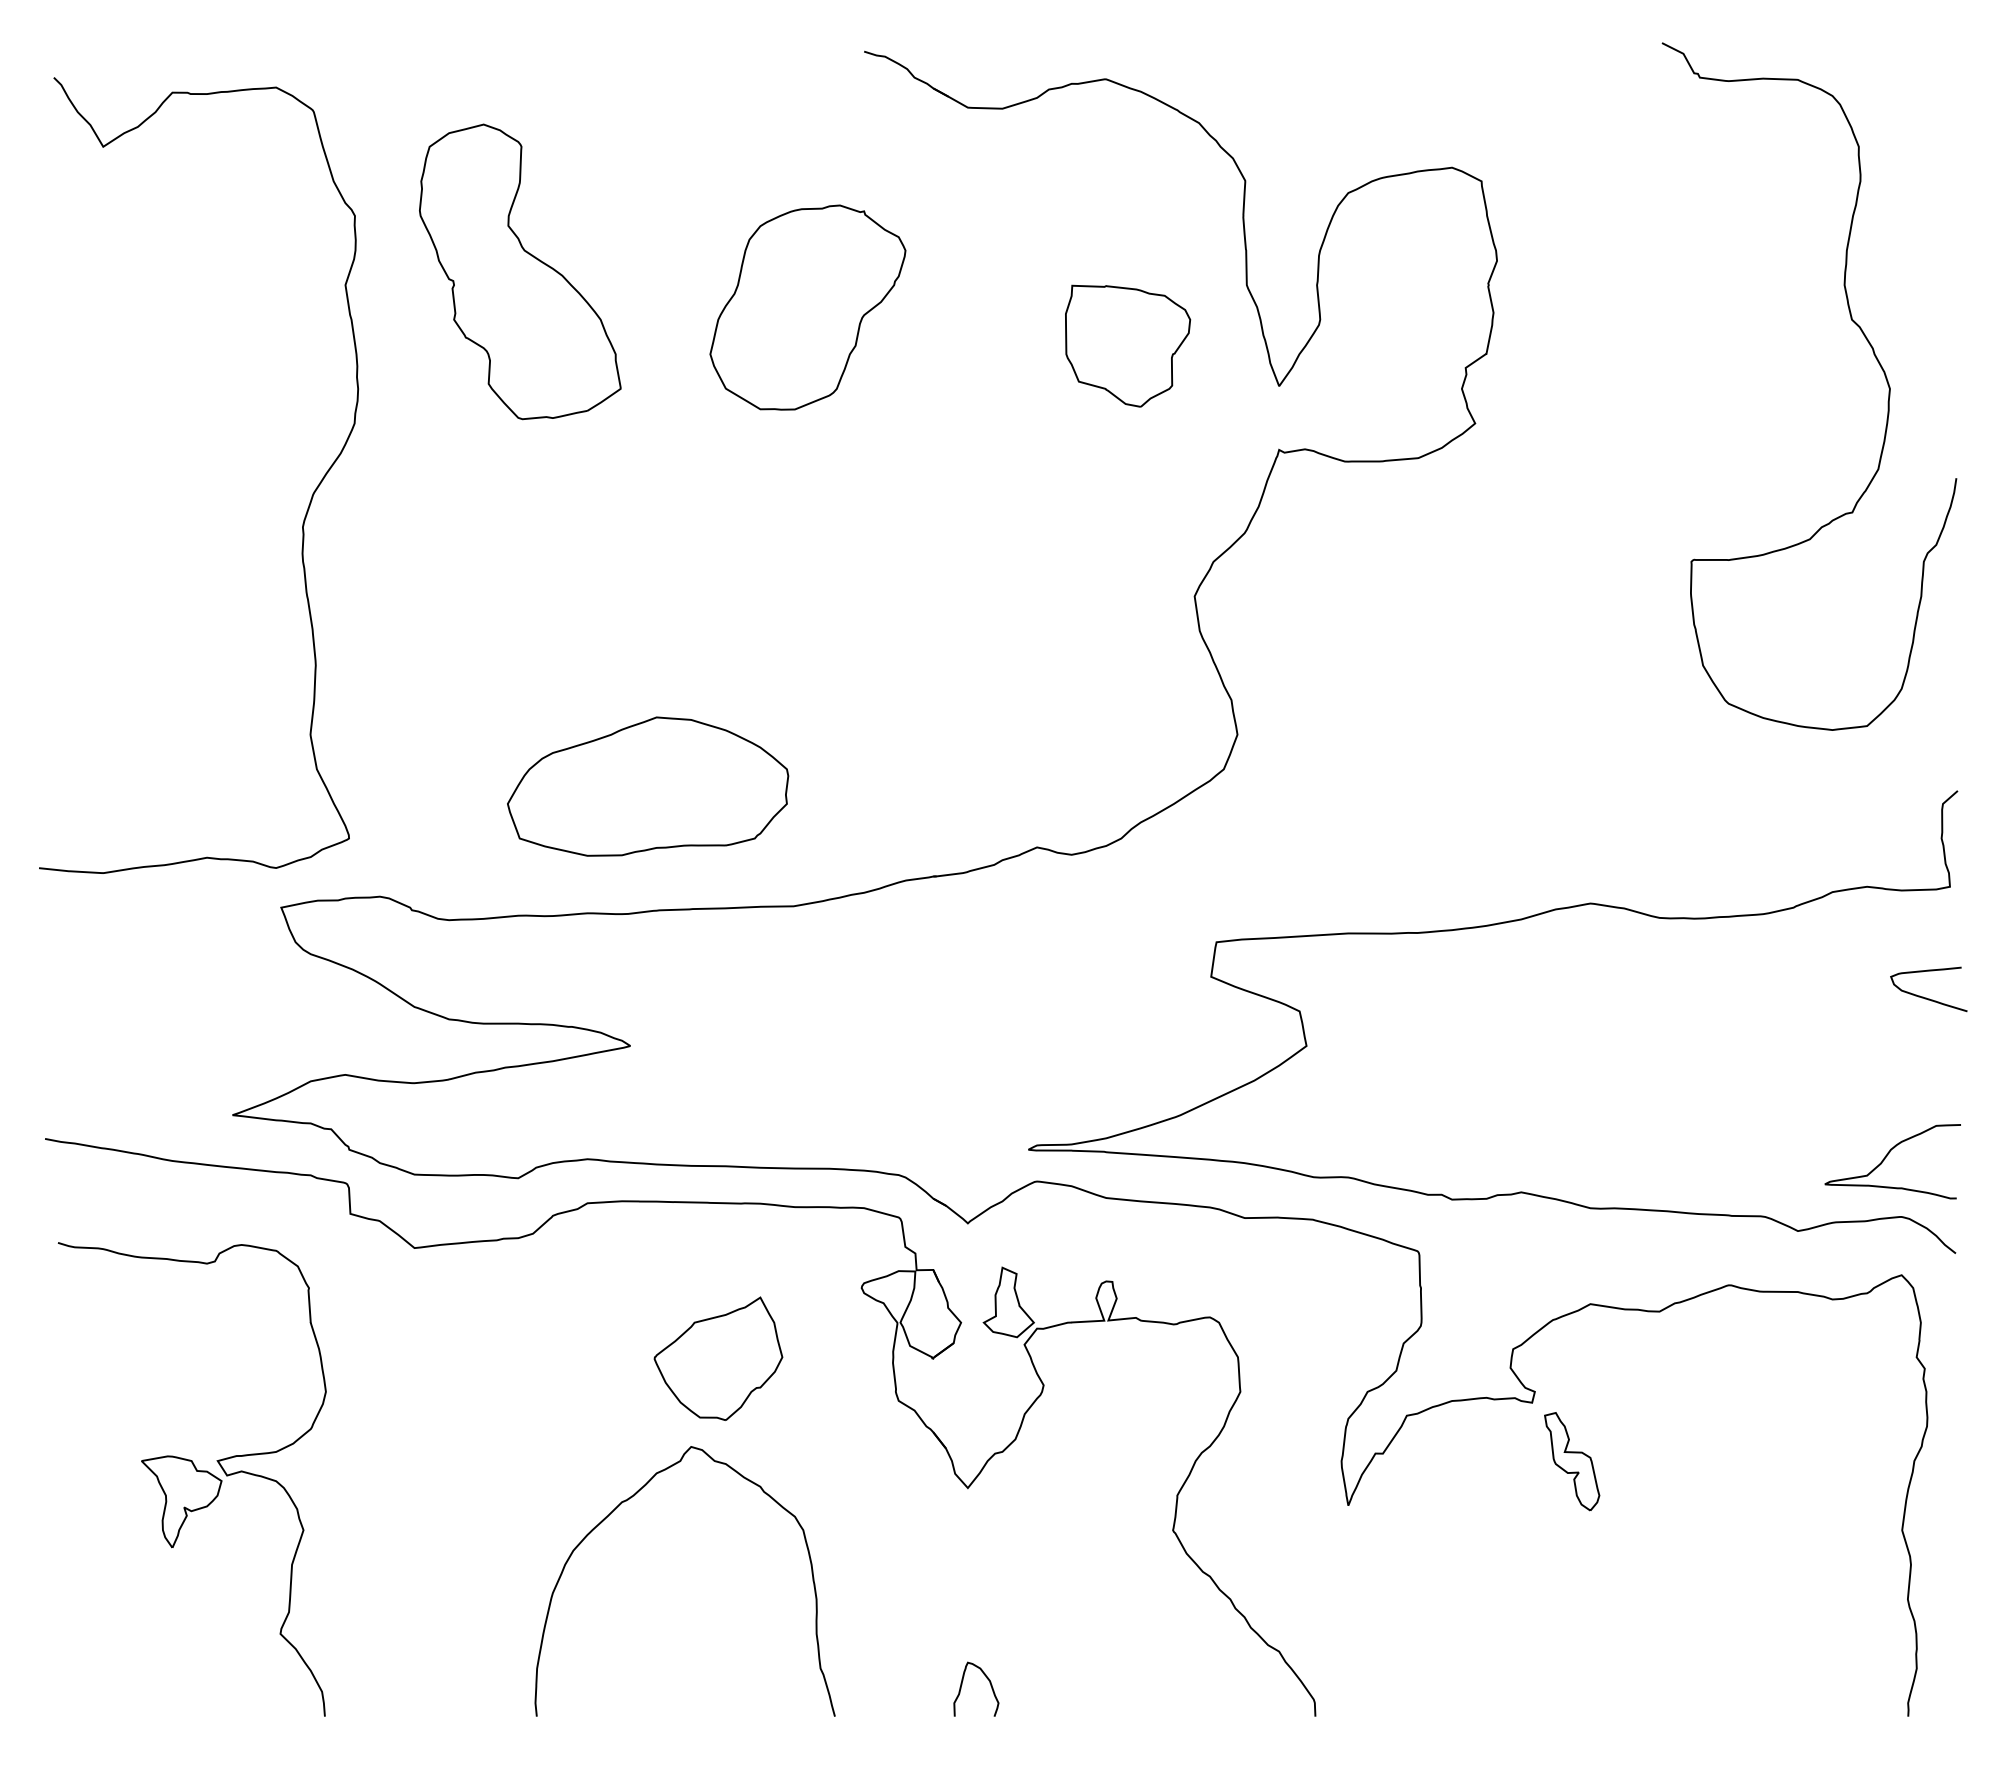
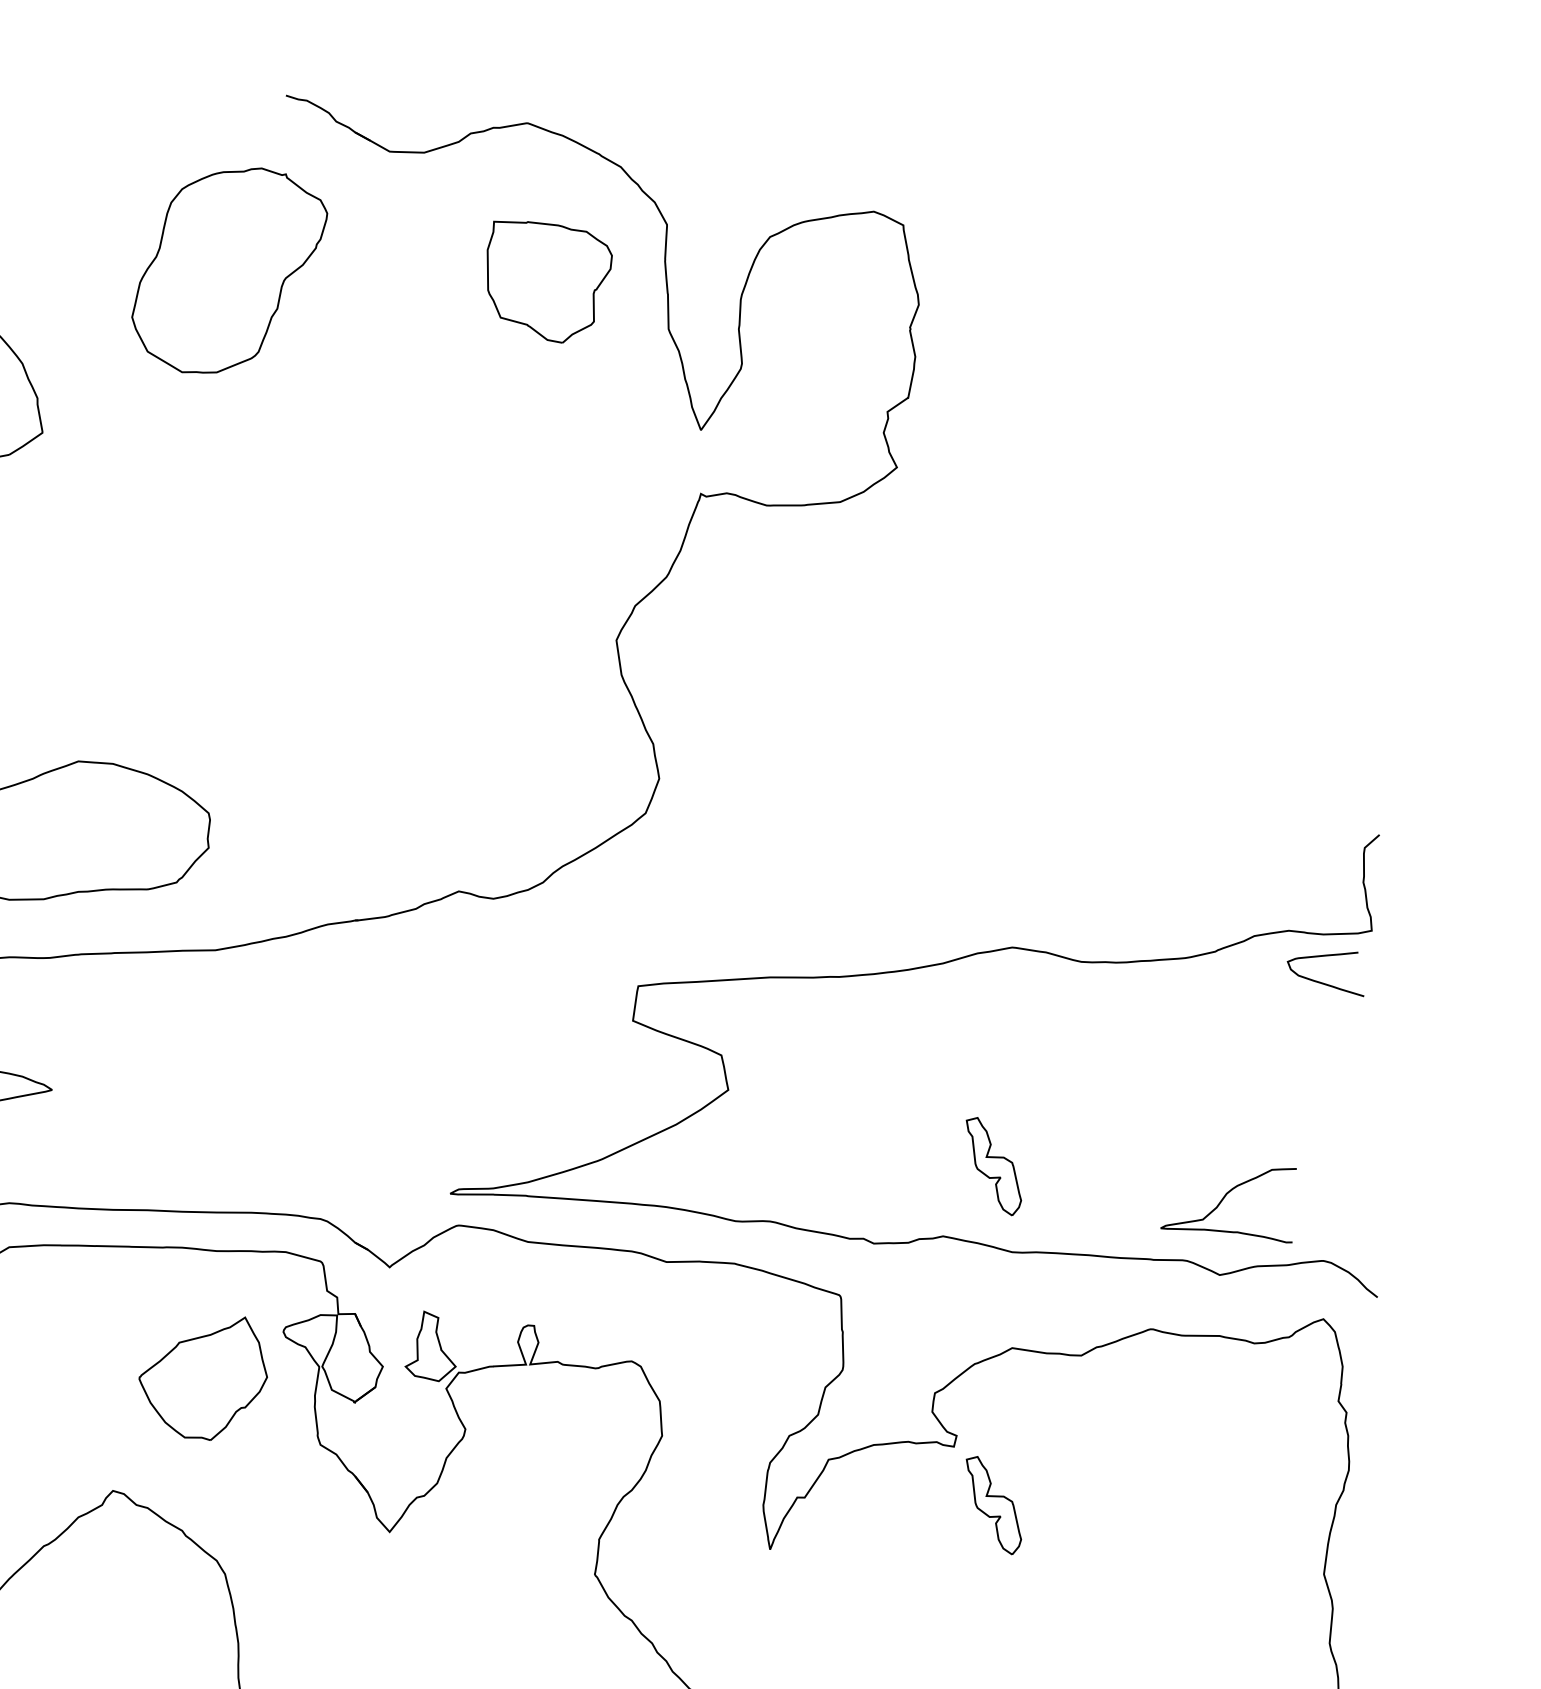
part: (807, 307) -> (229, 270), moved
part: (1128, 345) -> (550, 281), moved
curve: (1873, 354) -> (1295, 398), removed
curve: (1926, 997) -> (1323, 982), moved
part: (1572, 1122) -> (994, 1166), added
curve: (1887, 1156) -> (1223, 1200), moved
part: (718, 1358) -> (203, 1378), moved

